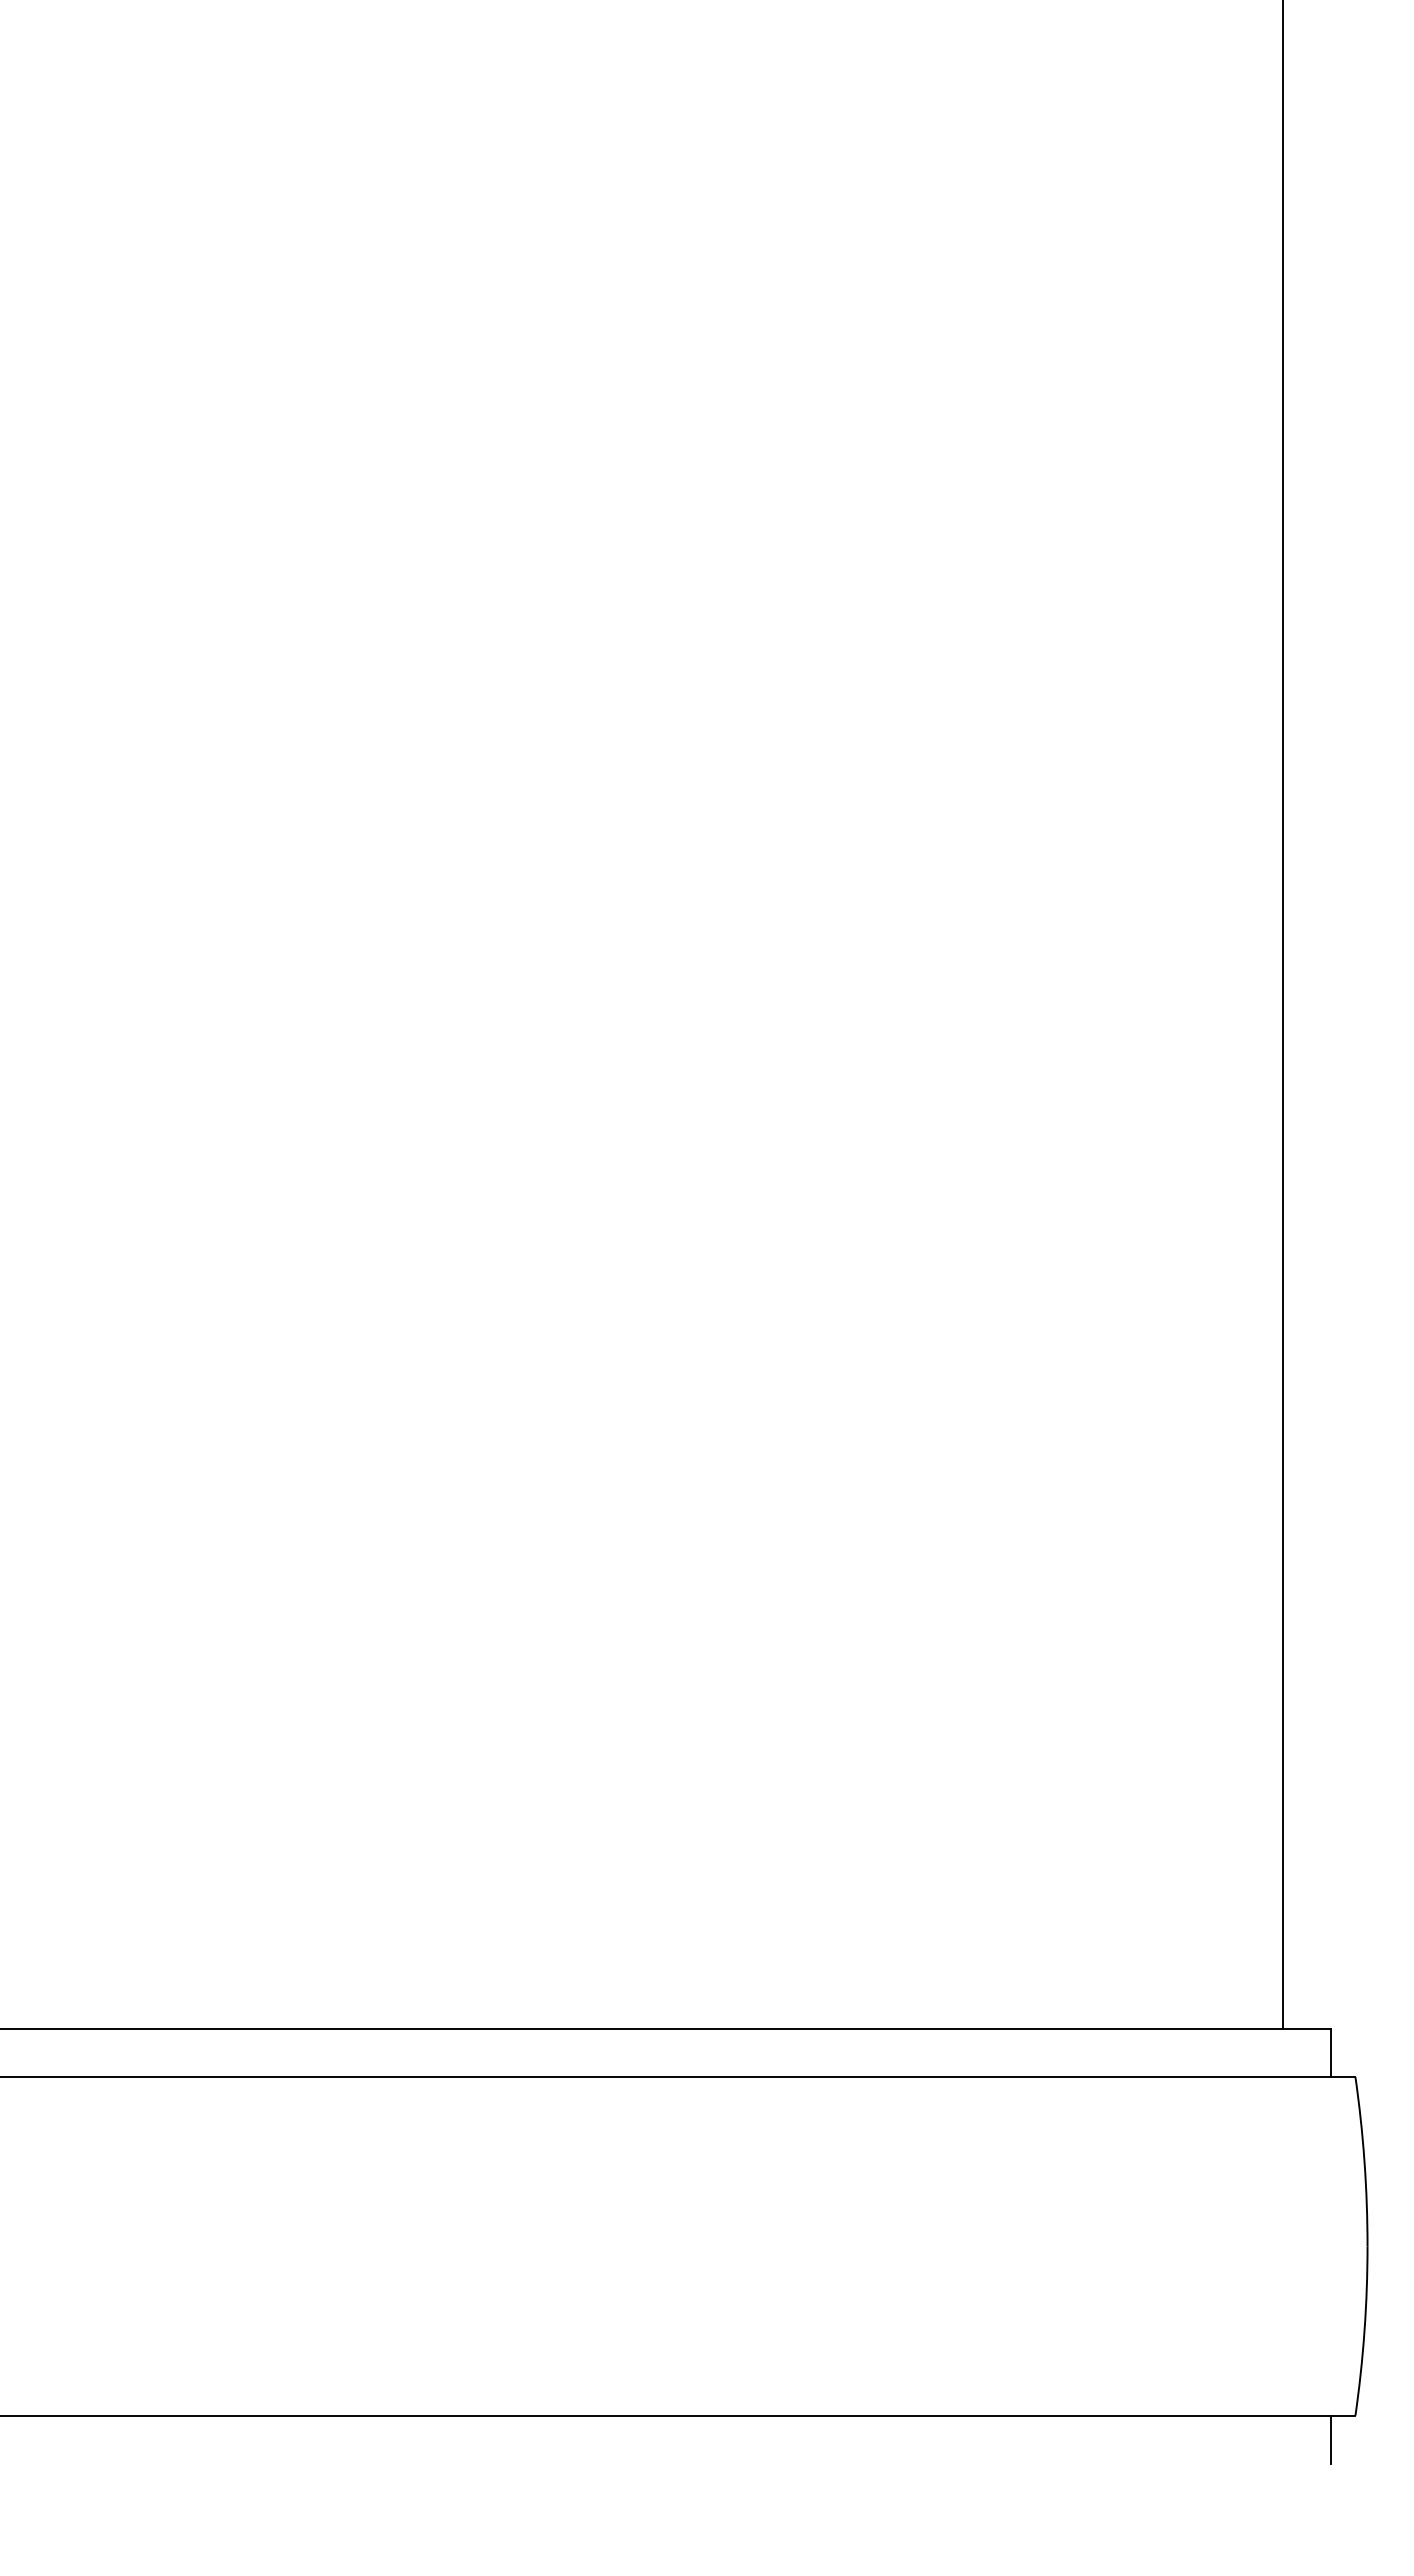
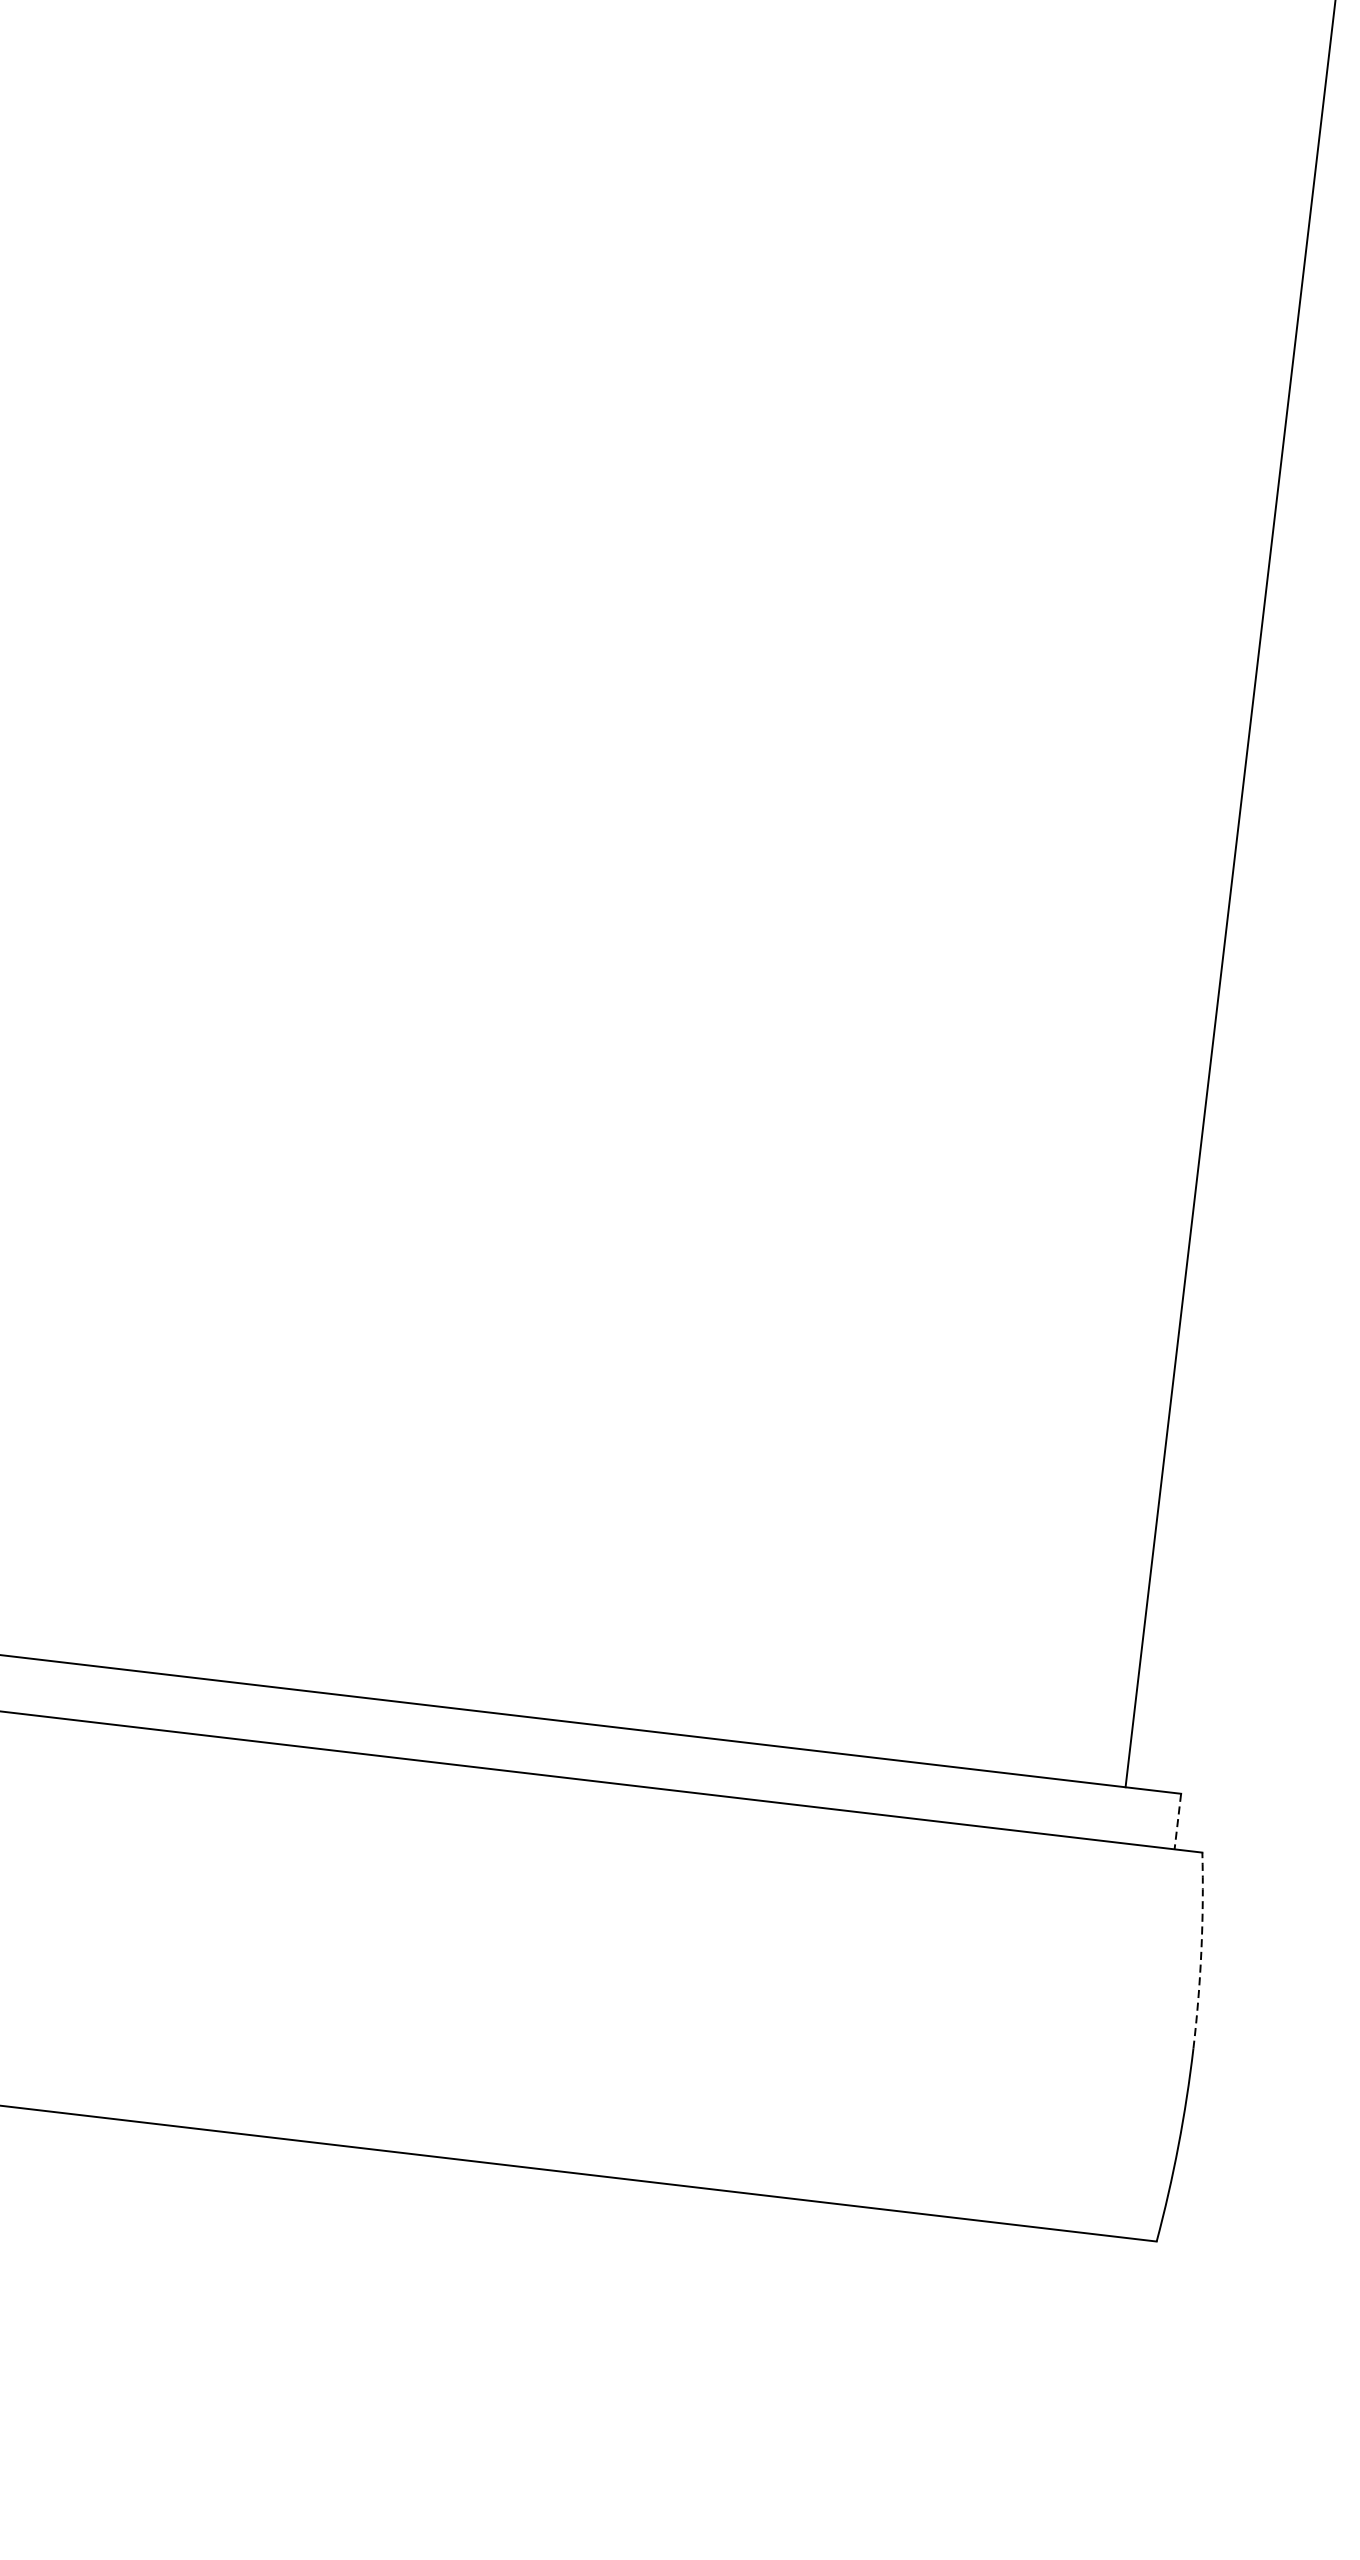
line: (1331, 2053) -> (1178, 1822), solid -> dashed
arc: (1364, 2161) -> (1201, 1950), solid -> dashed
line: (1331, 2439) -> (1125, 2265), removed

